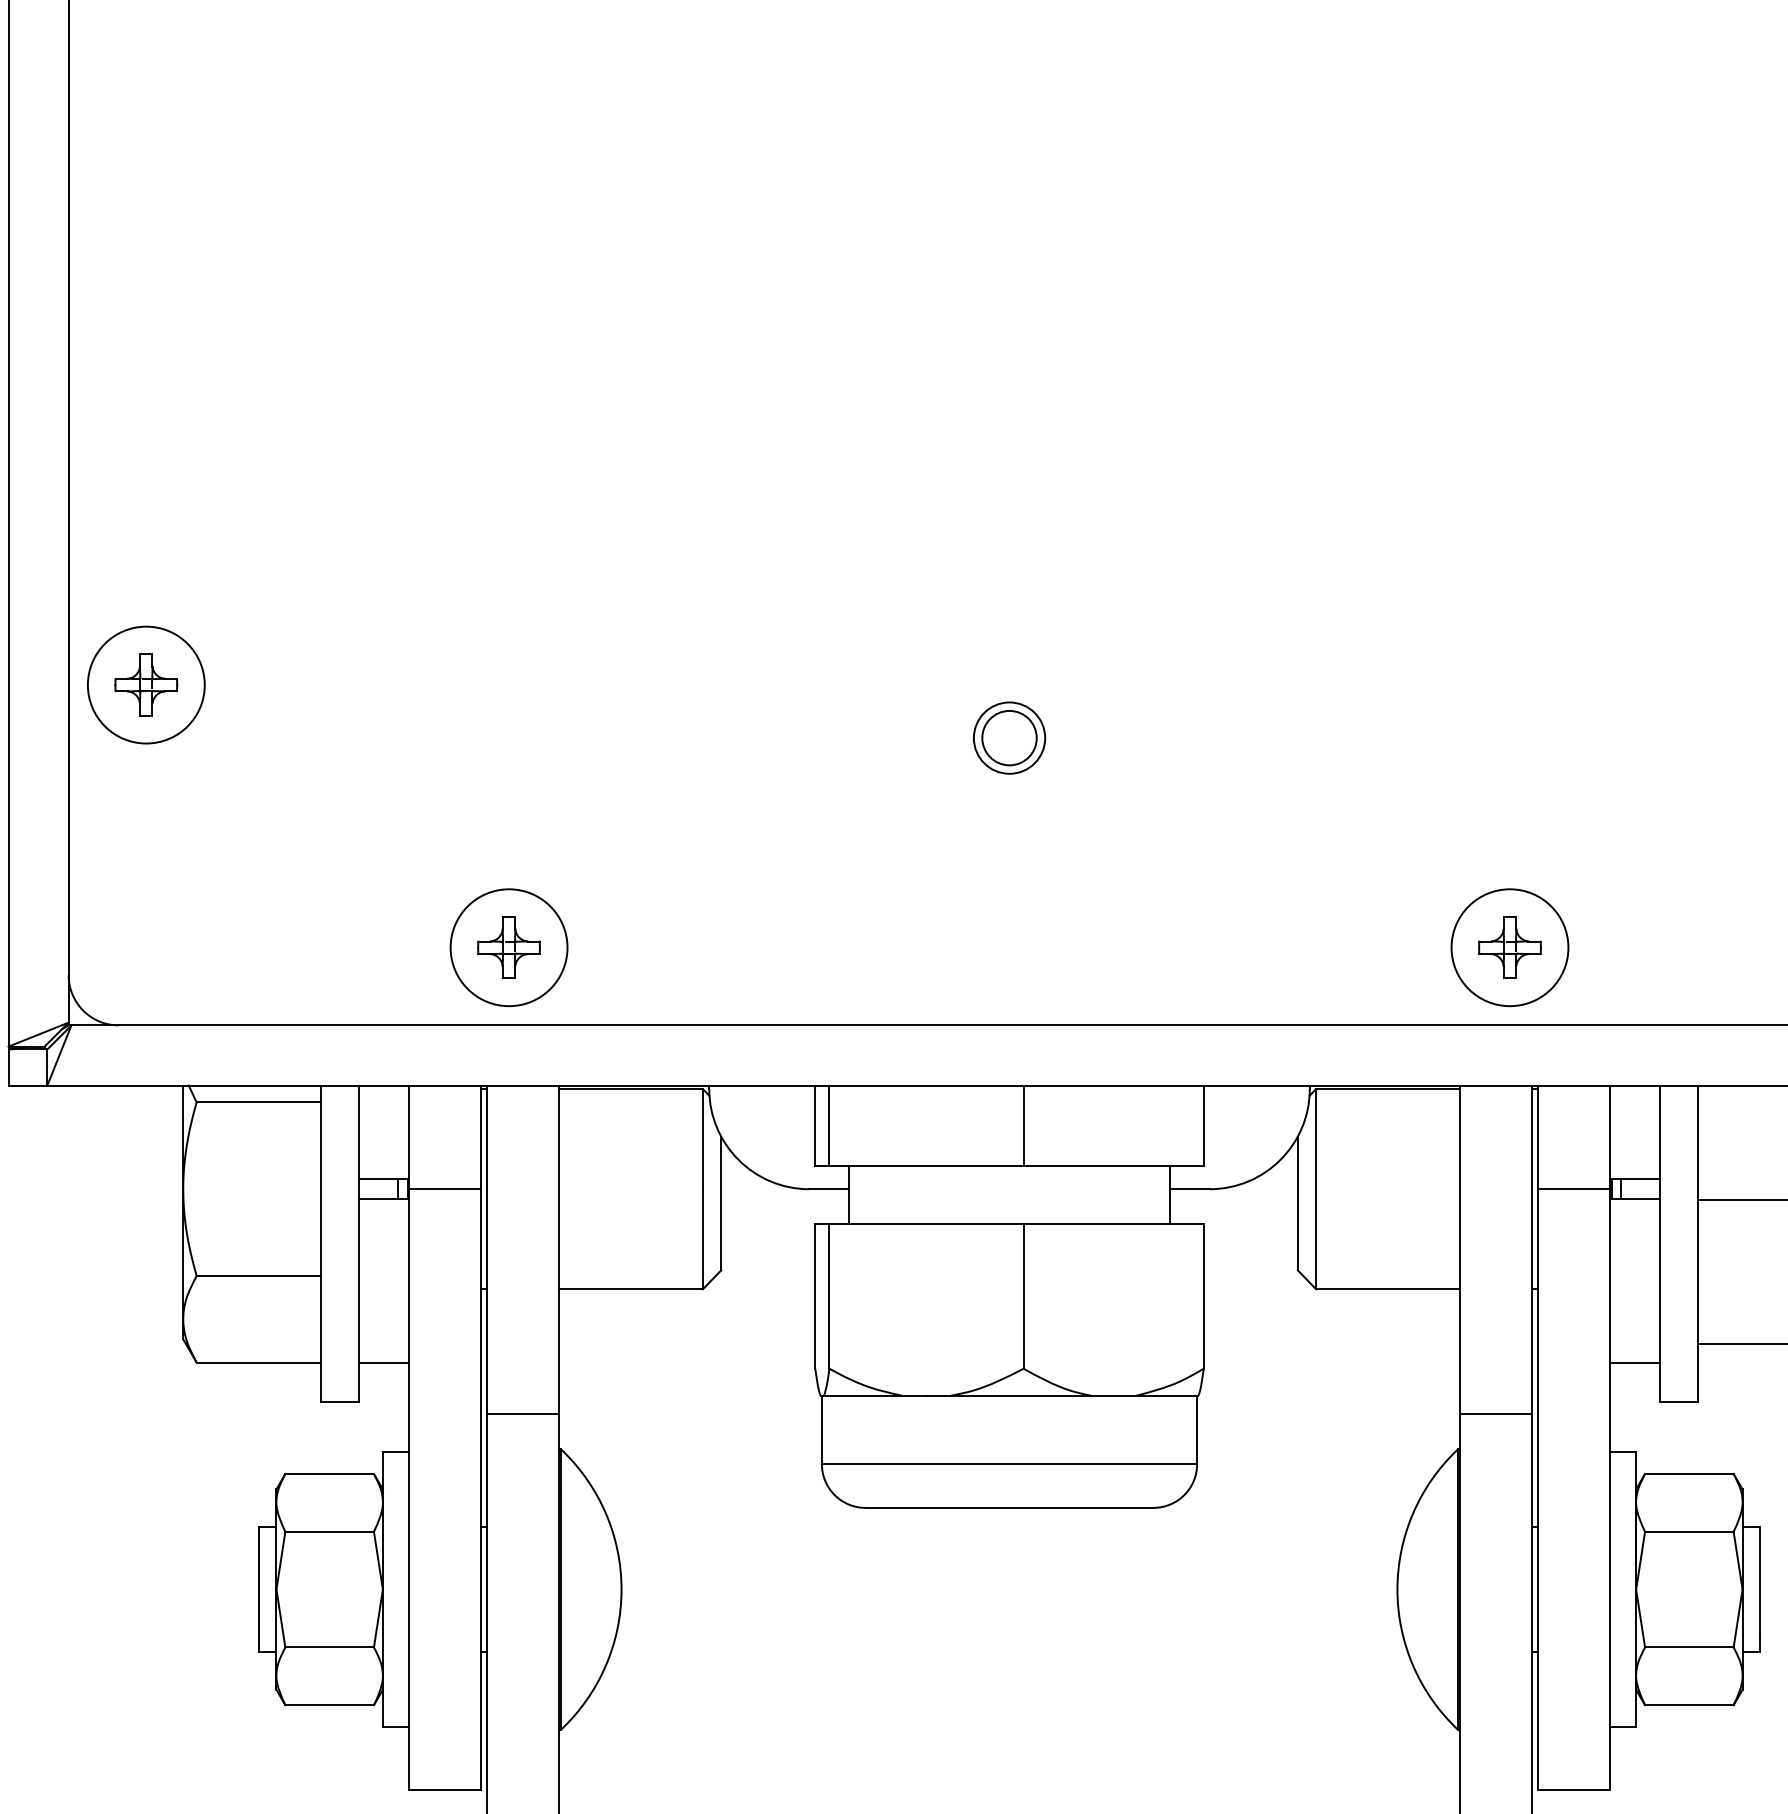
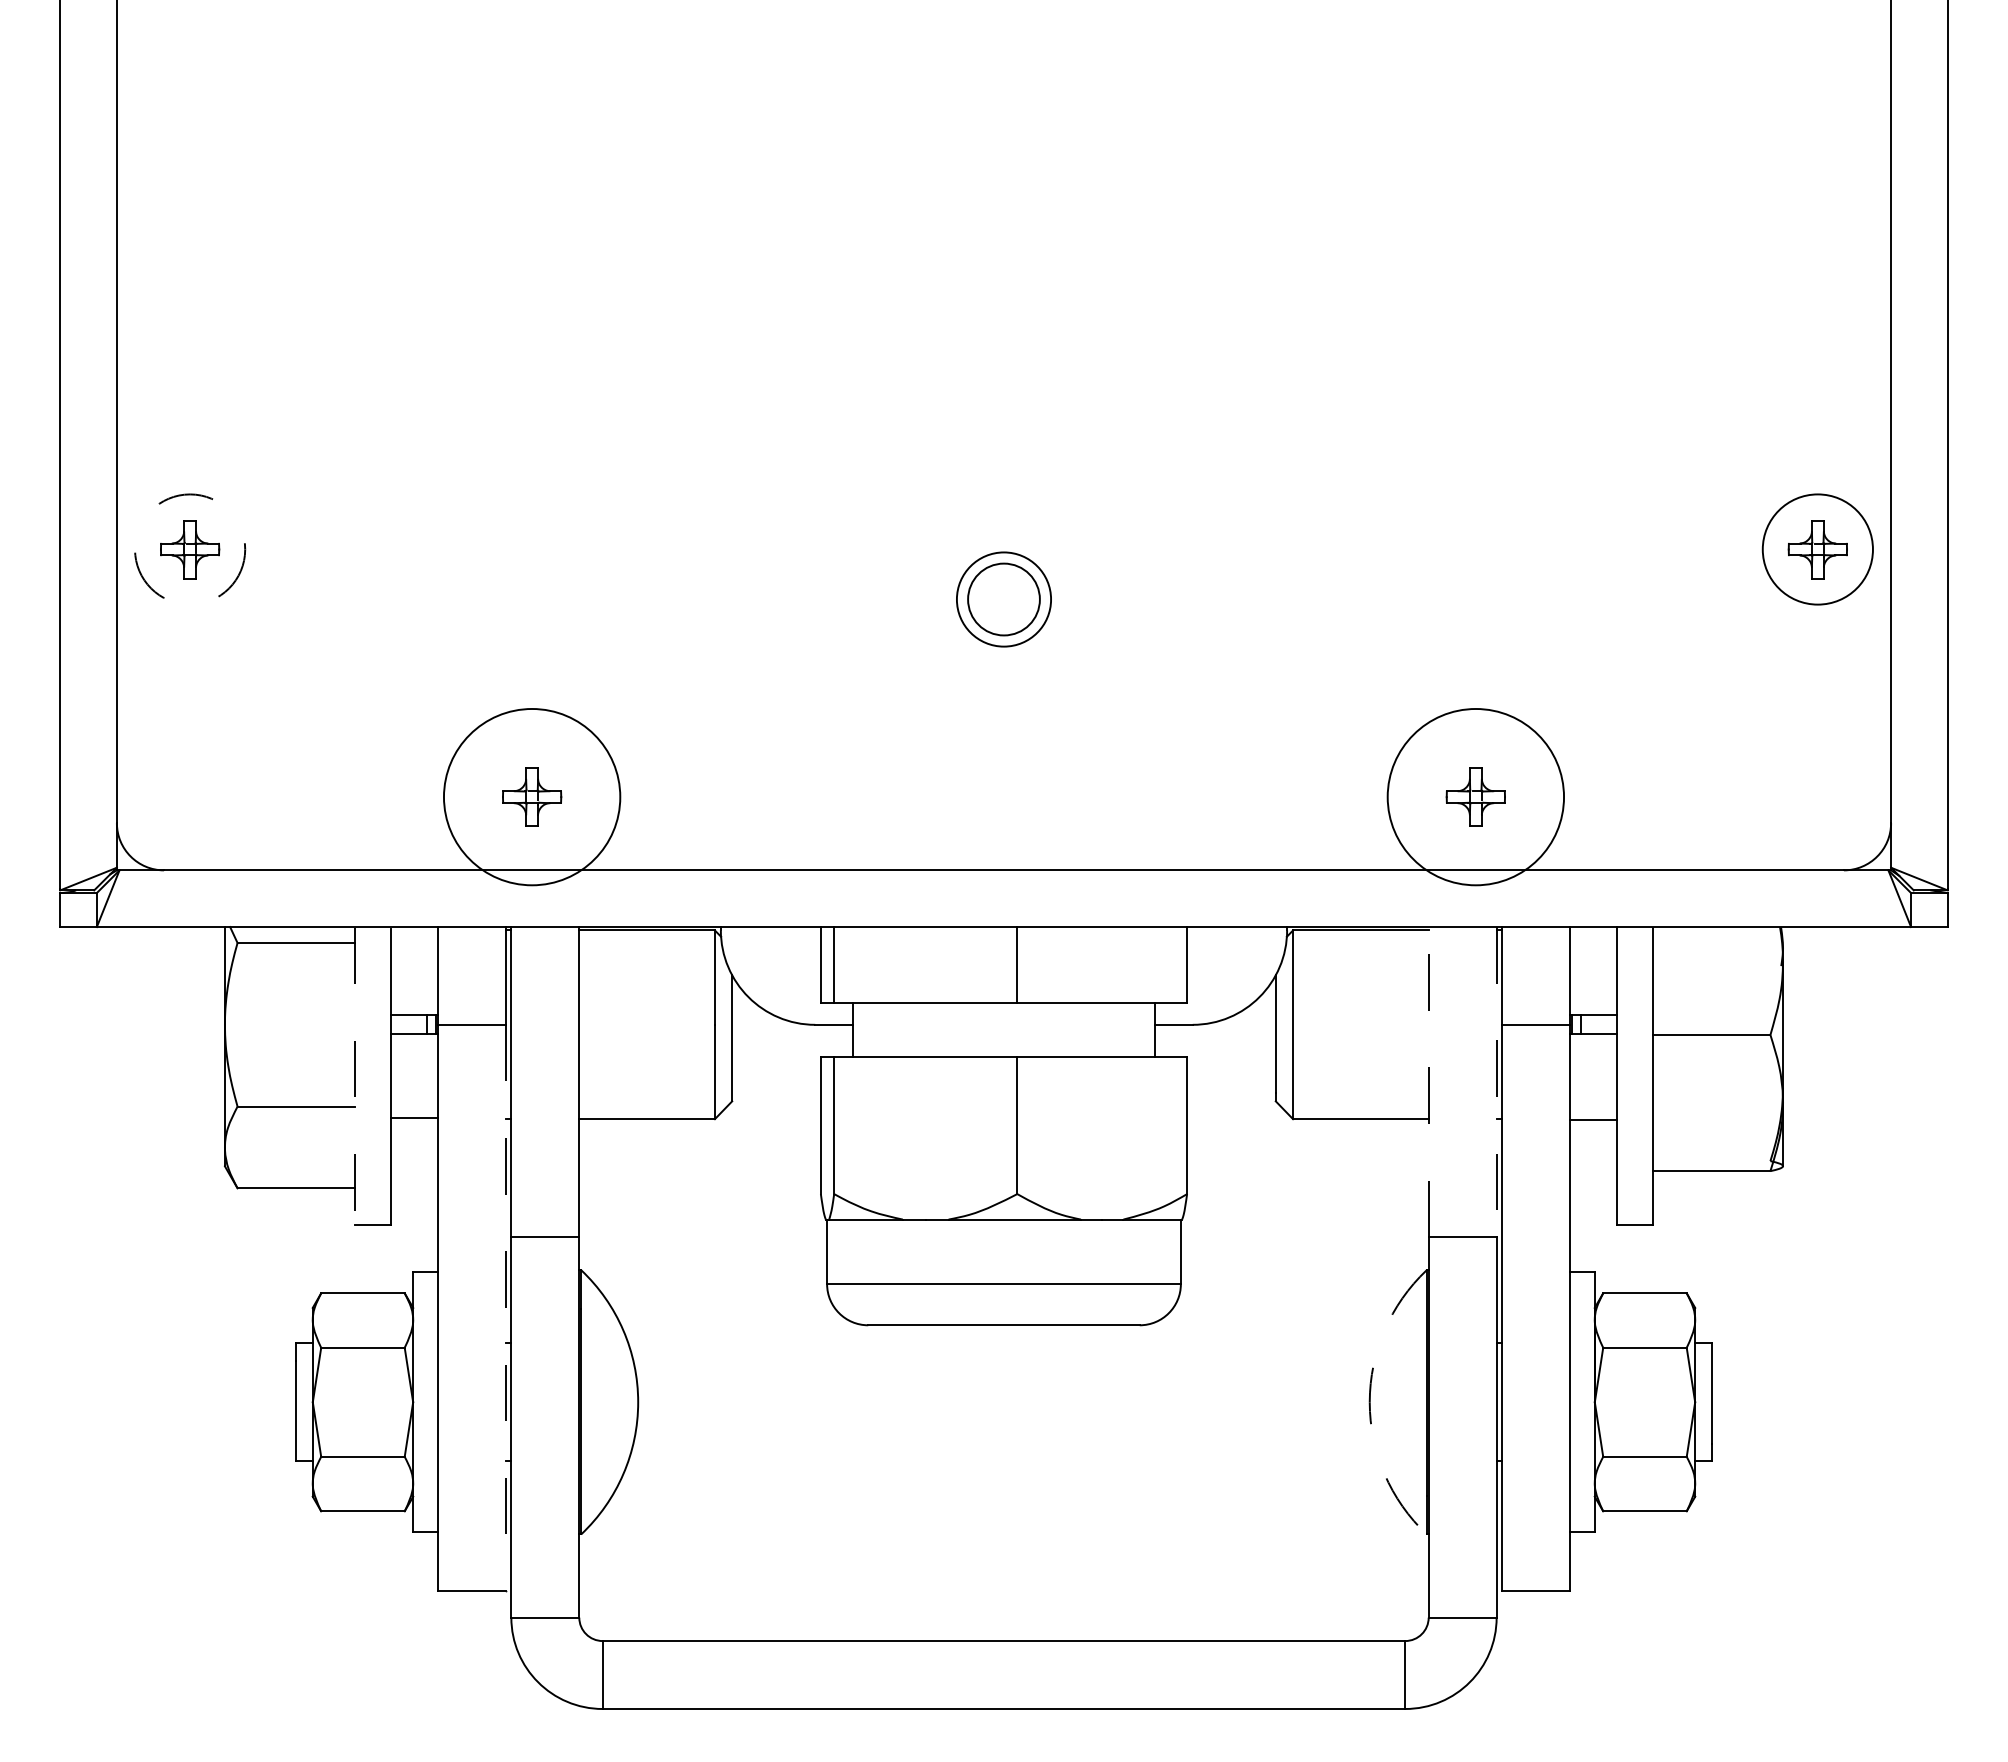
circle: (146, 685) -> (190, 549), solid -> dashed
part: (1009, 738) -> (1003, 599), size x1.4
circle: (509, 948) -> (532, 797), size x1.6
circle: (1509, 948) -> (1475, 797), size x1.6
line: (320, 1244) -> (354, 1076), solid -> dashed
line: (1459, 1249) -> (1428, 1081), solid -> dashed
line: (1531, 1250) -> (1496, 1082), solid -> dashed
line: (383, 1362) -> (413, 1117), moved
line: (1634, 1362) -> (1593, 1119), moved
line: (480, 1490) -> (505, 1308), solid -> dashed
arc: (1397, 1589) -> (1369, 1402), solid -> dashed

